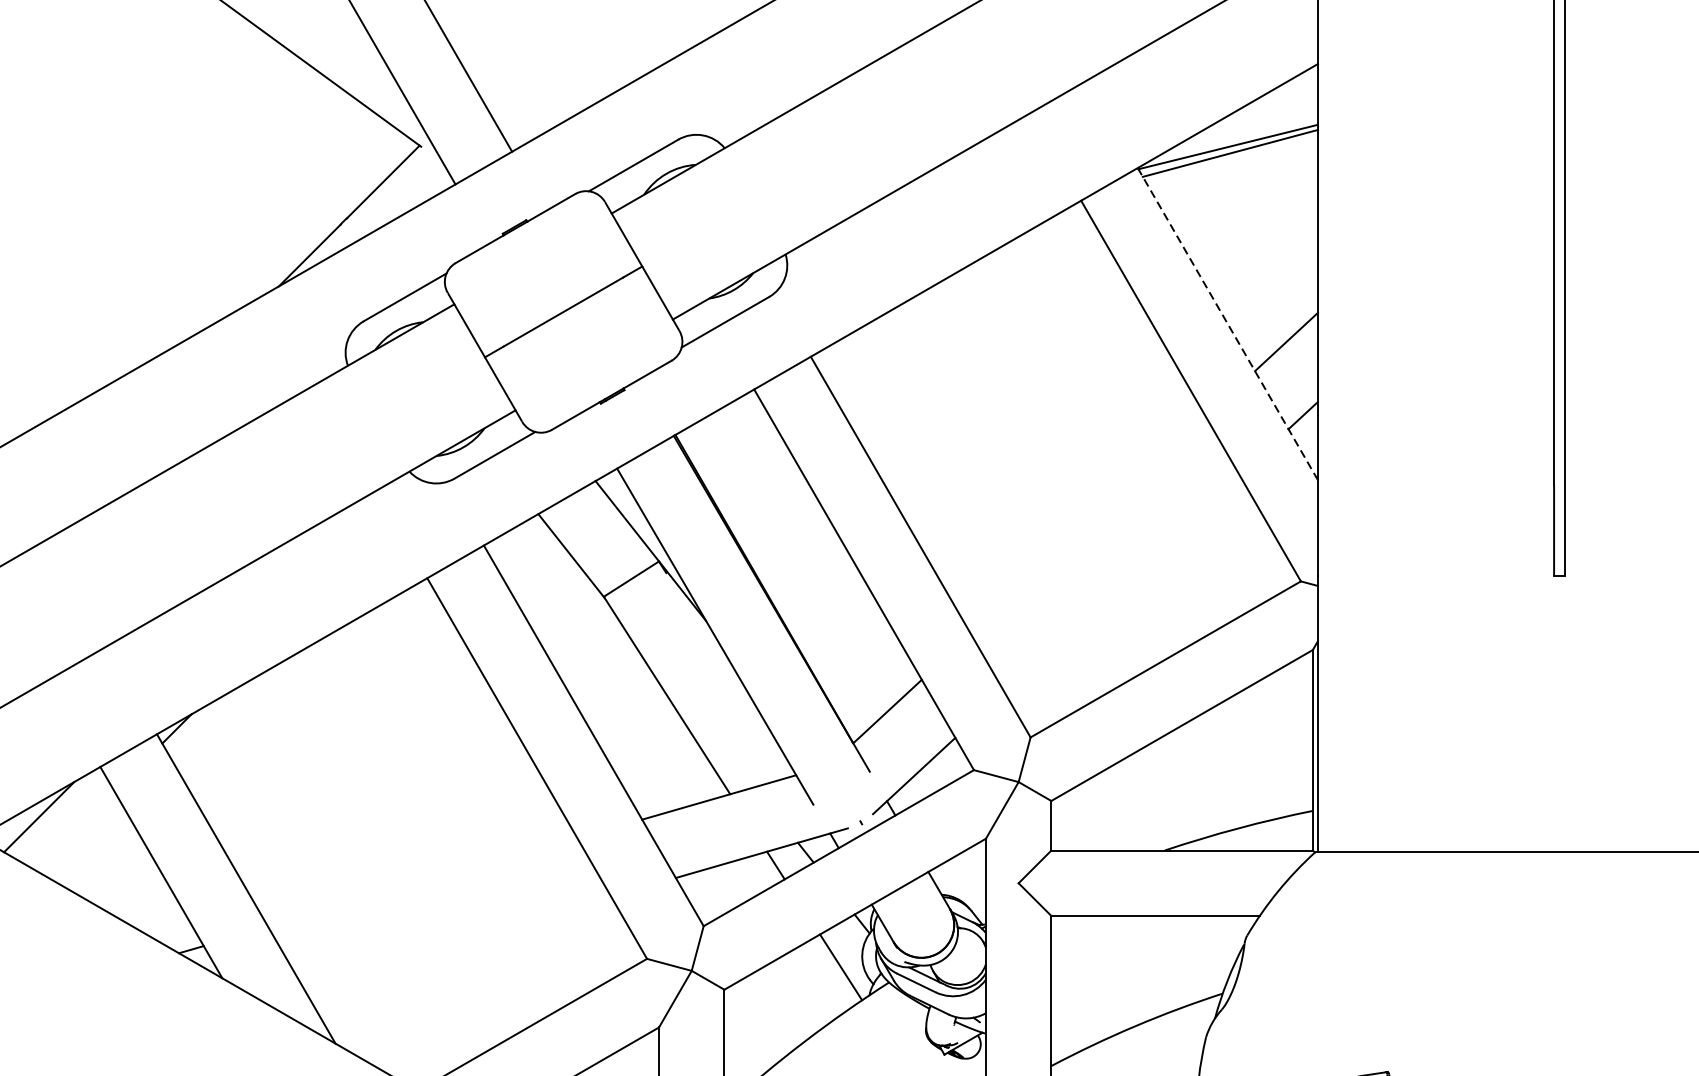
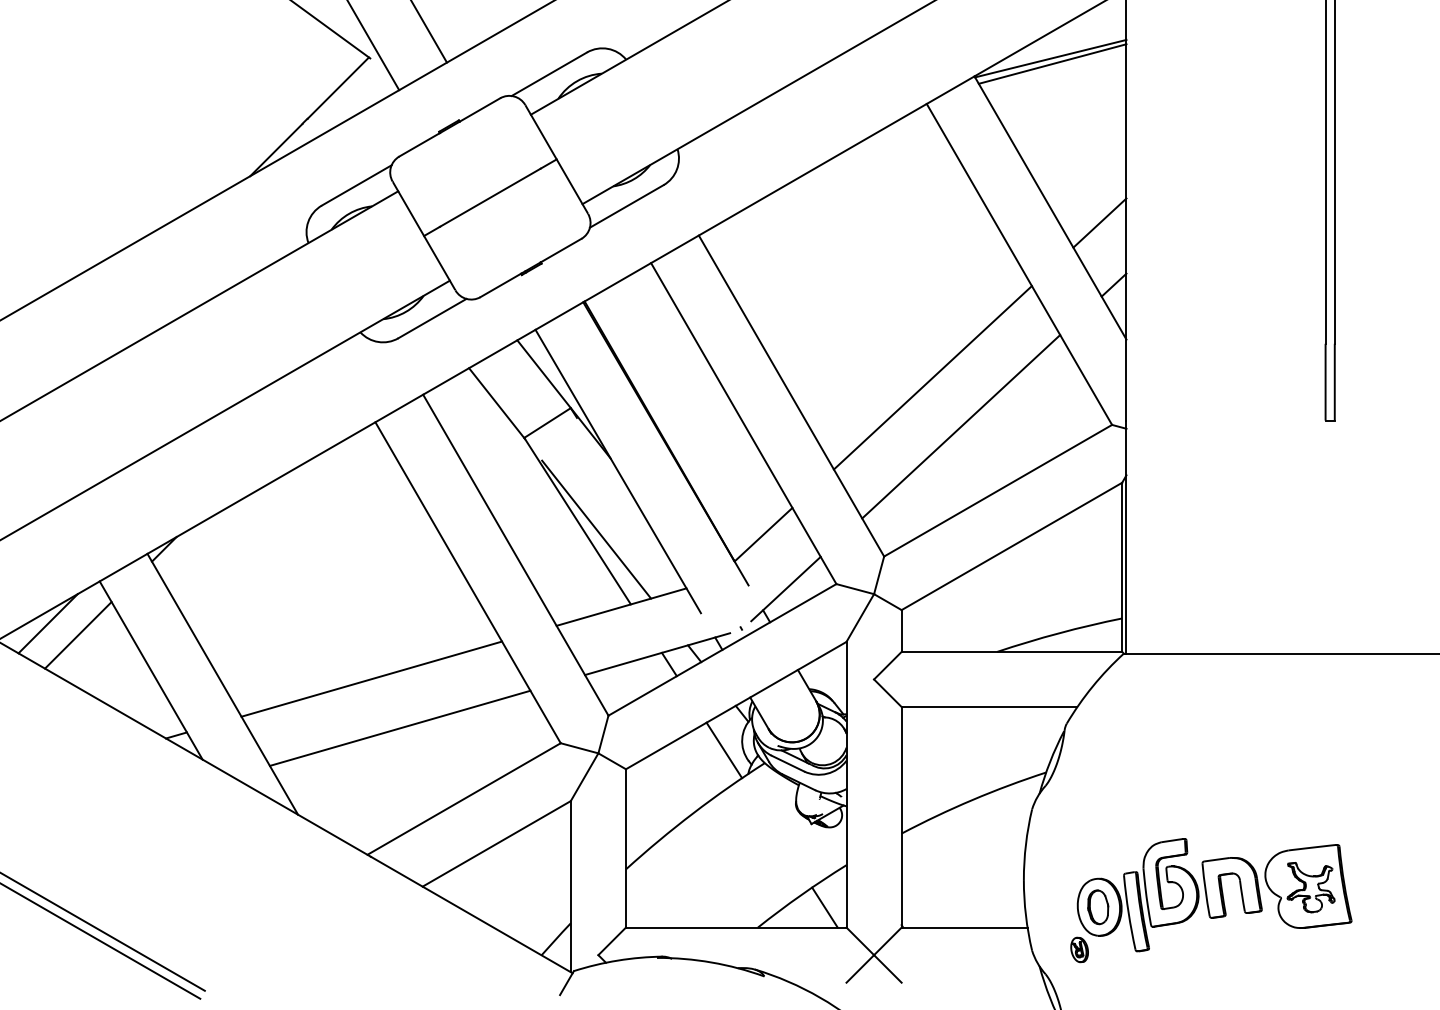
line: (1227, 323) -> (1050, 207), dashed -> solid
line: (1087, 525) -> (932, 377), added
line: (1122, 583) -> (961, 426), added
line: (689, 705) -> (596, 529), added
line: (75, 831) -> (78, 635), added
line: (422, 882) -> (371, 678), added
line: (455, 940) -> (399, 727), added

